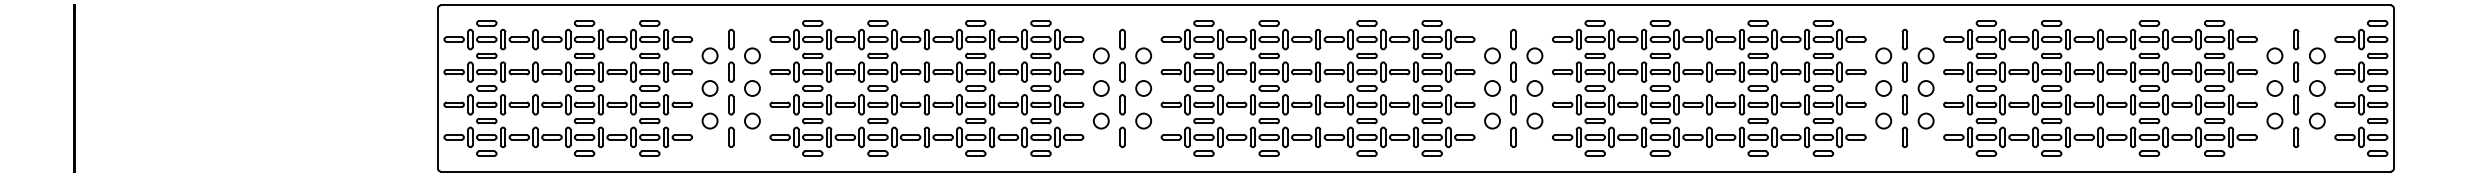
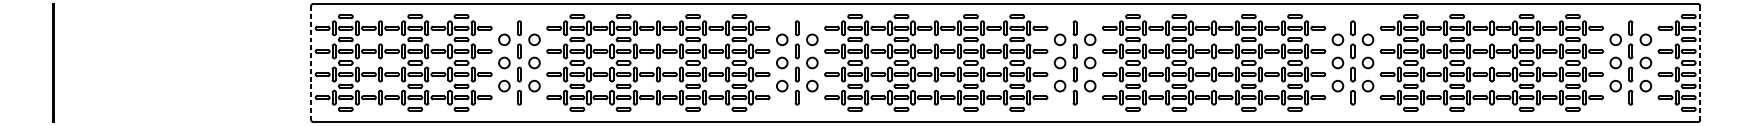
line: (437, 88) -> (310, 63), solid -> dashed
line: (2393, 88) -> (1699, 63), solid -> dashed

